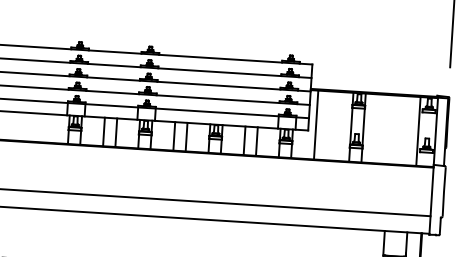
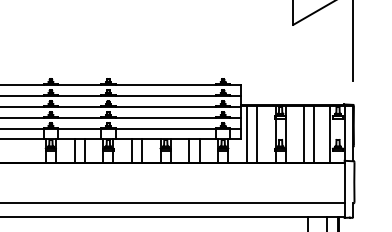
line: (327, 125) -> (256, 134), added
line: (386, 129) -> (304, 134), added
line: (398, 130) -> (314, 134), added

